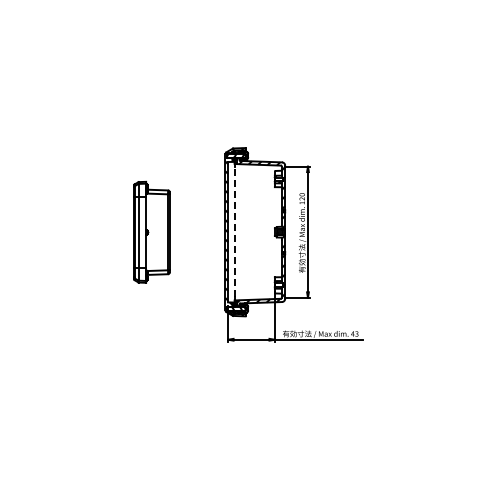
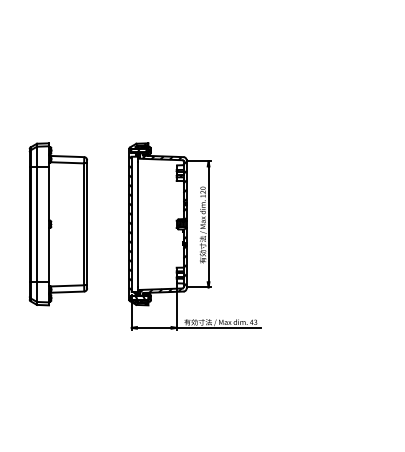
part: (151, 232) -> (57, 224), size x1.67
line: (234, 232) -> (137, 224), dashed -> solid

